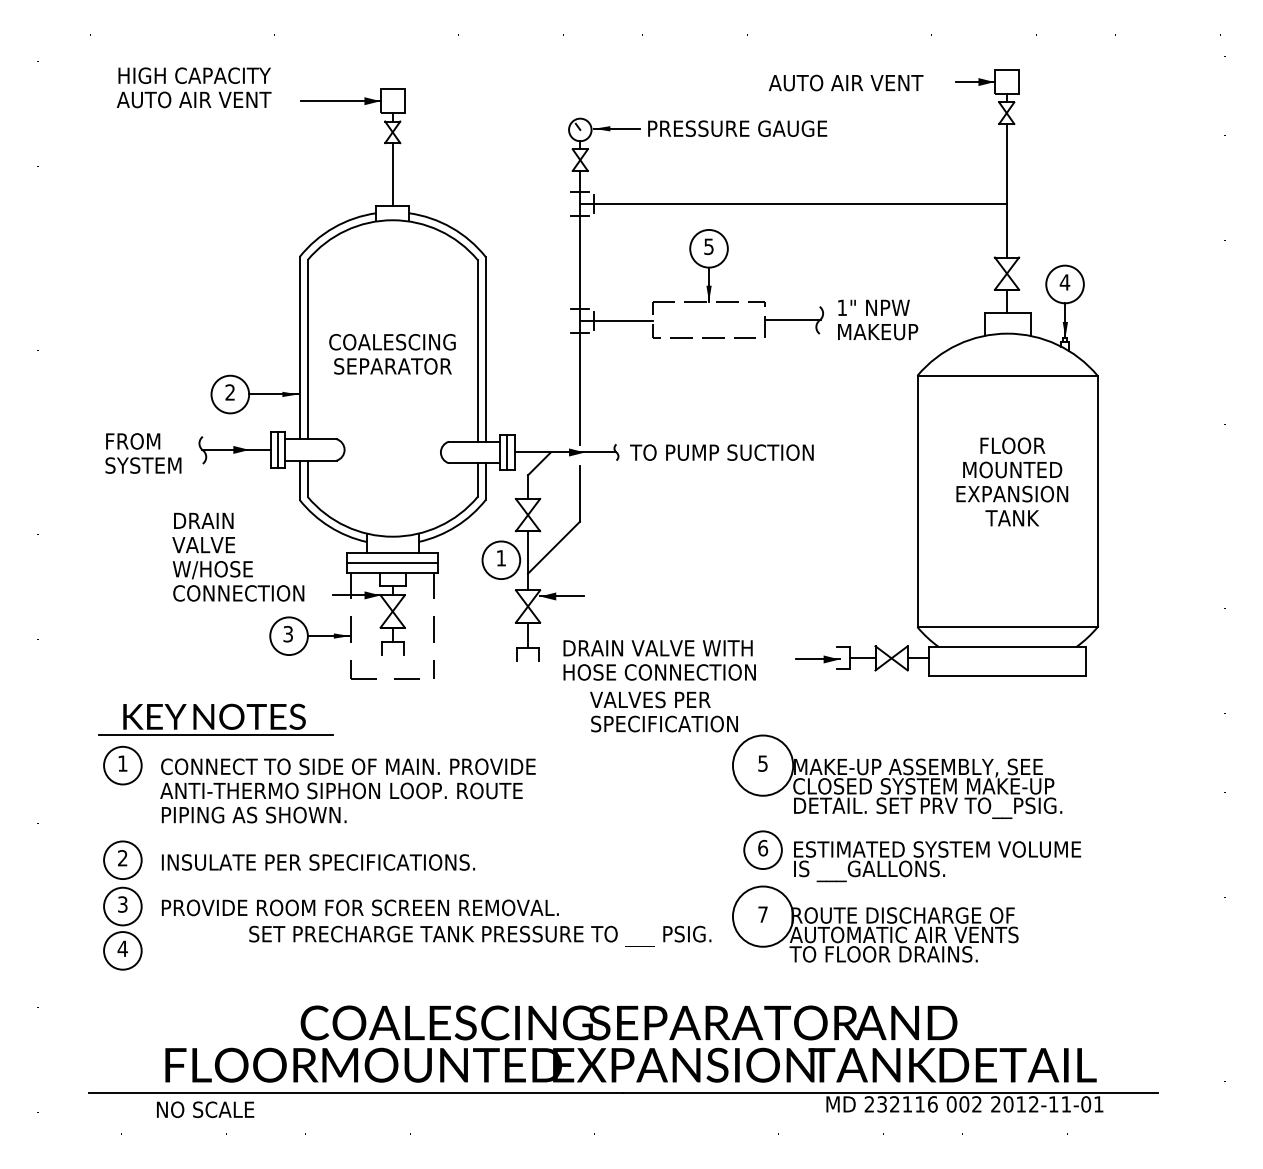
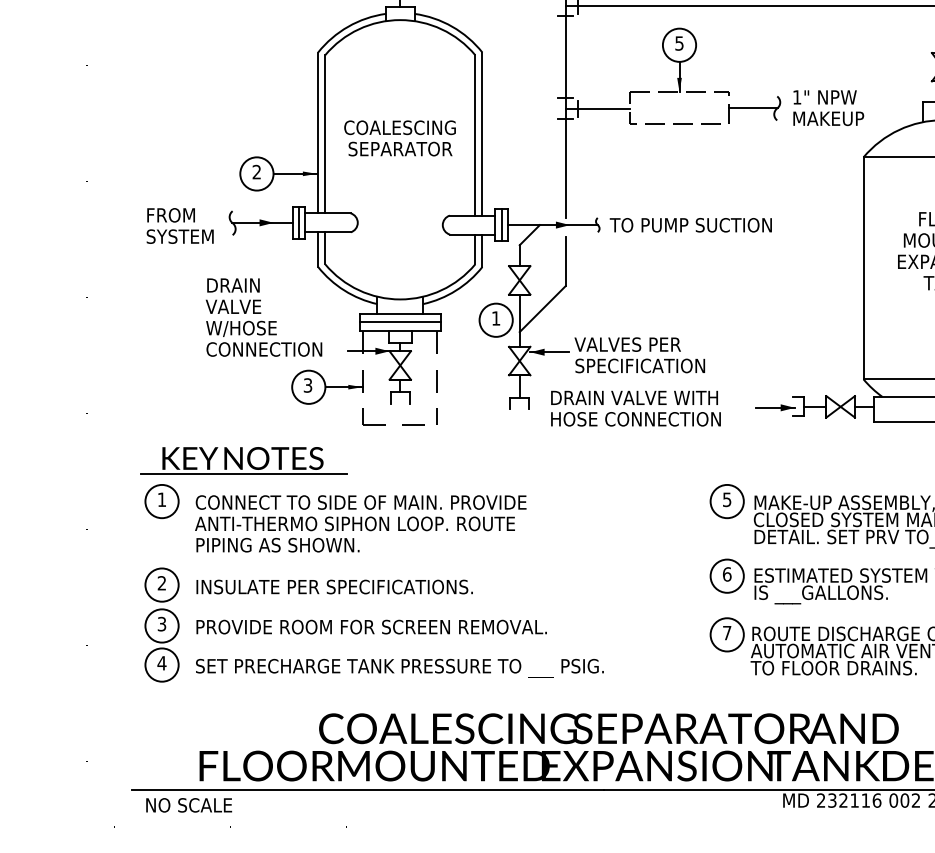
text: (663, 711) -> (639, 354), moved
circle: (762, 765) -> (726, 501), size x0.62
circle: (762, 916) -> (726, 634), size x0.62
text: (480, 935) -> (400, 667), moved
text: (205, 1109) -> (189, 805), moved

